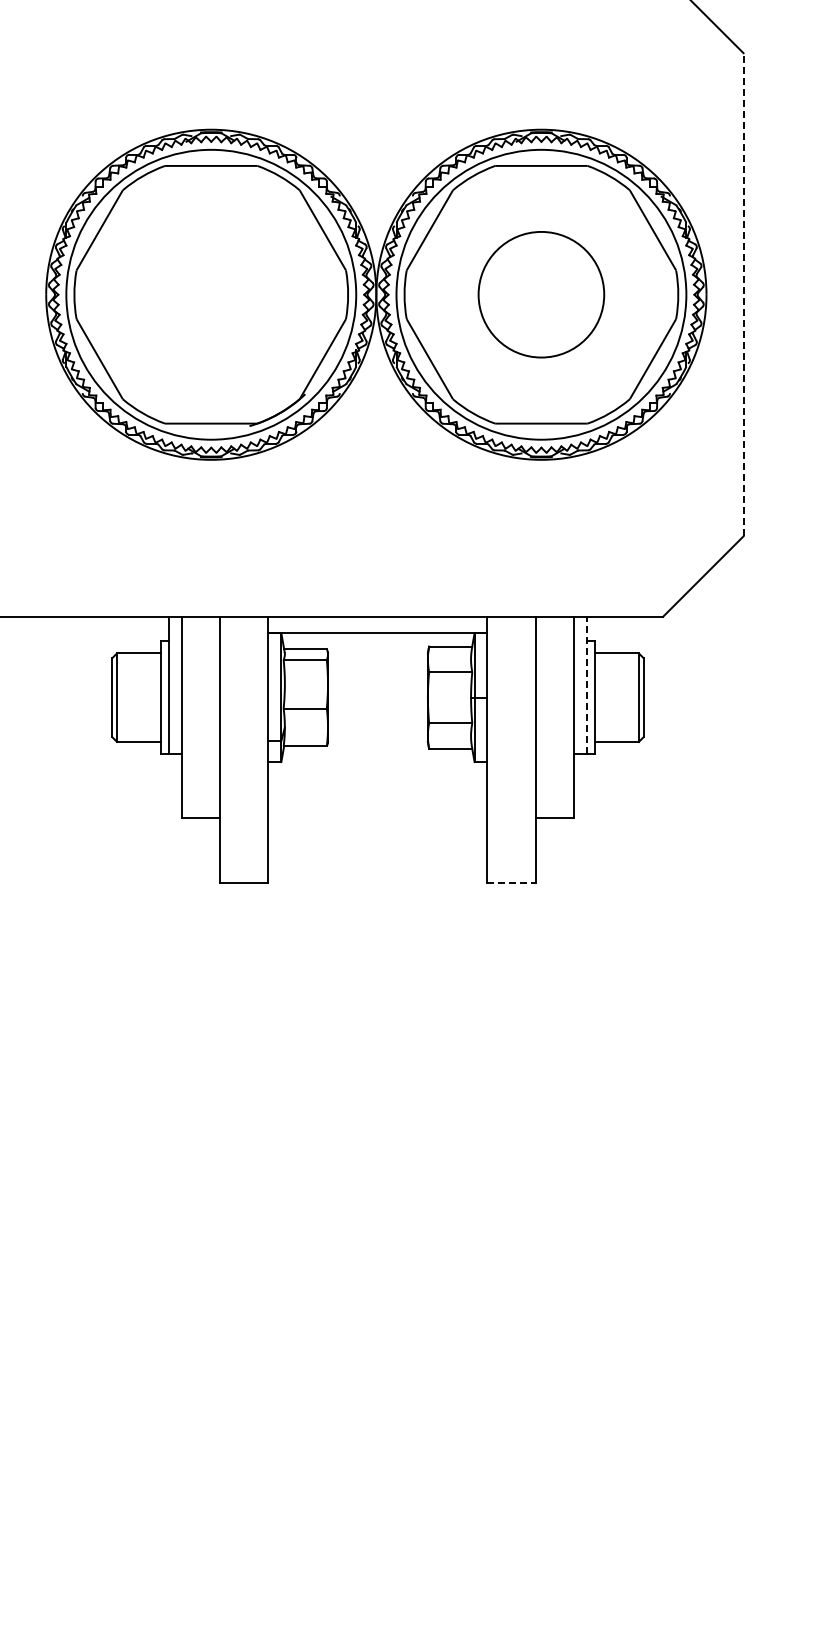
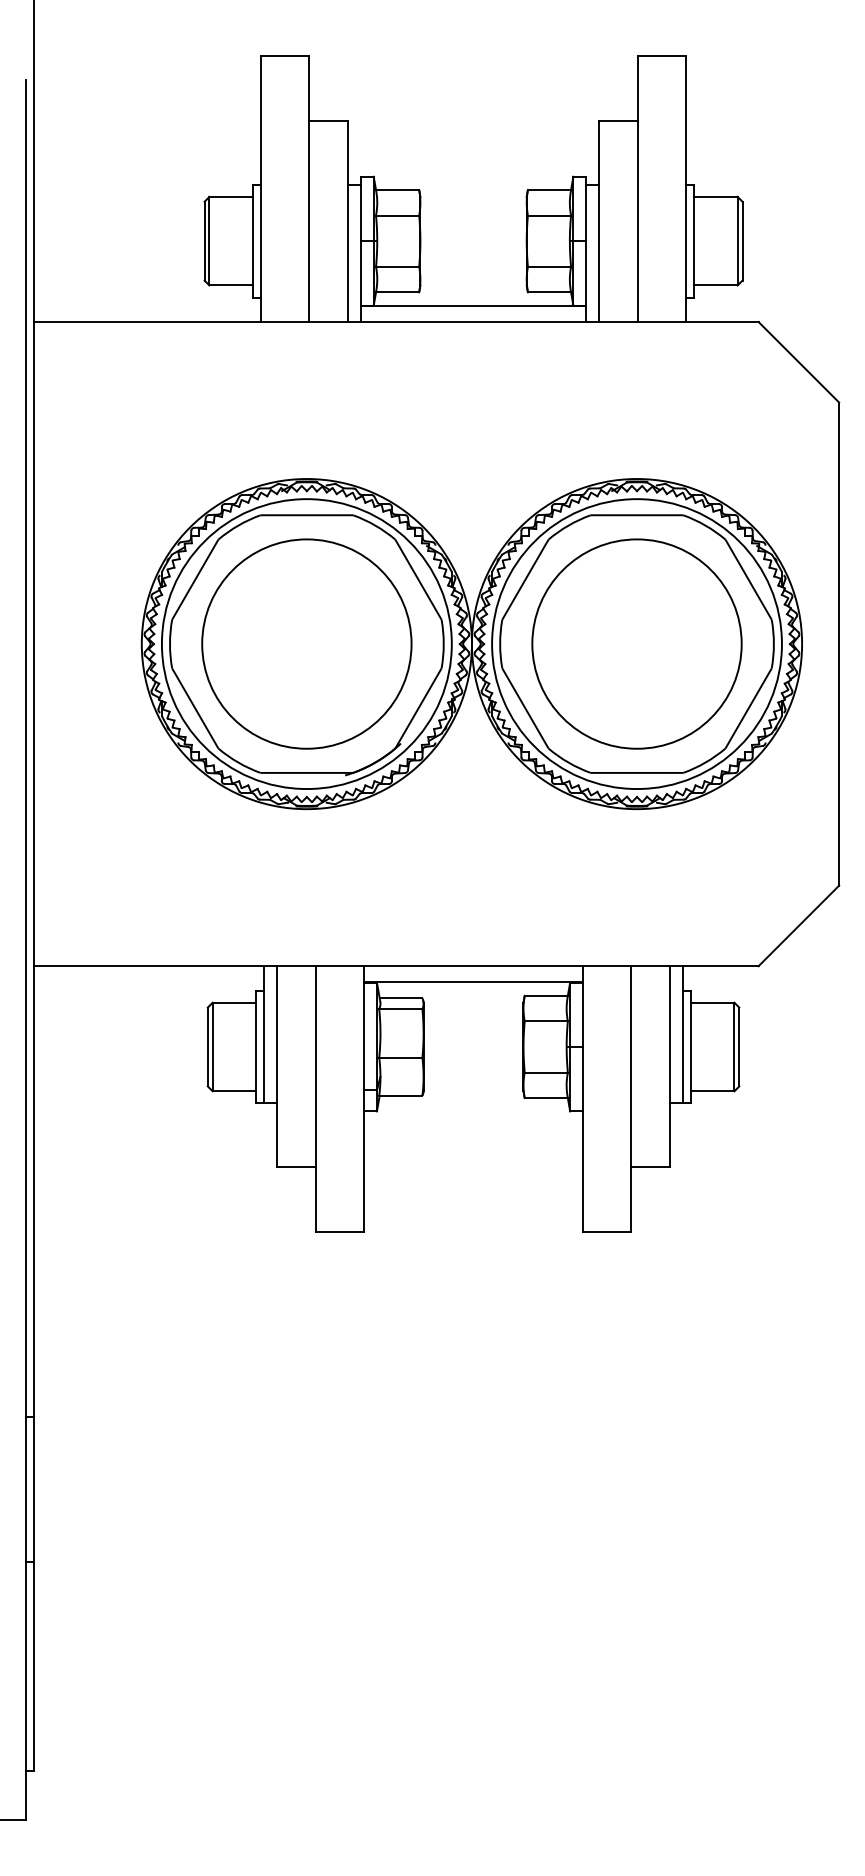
circle: (210, 294) -> (306, 643), added
circle: (540, 294) -> (636, 643), size x1.67
line: (743, 295) -> (839, 644), dashed -> solid
line: (586, 685) -> (682, 1034), dashed -> solid
line: (511, 882) -> (607, 1231), dashed -> solid

